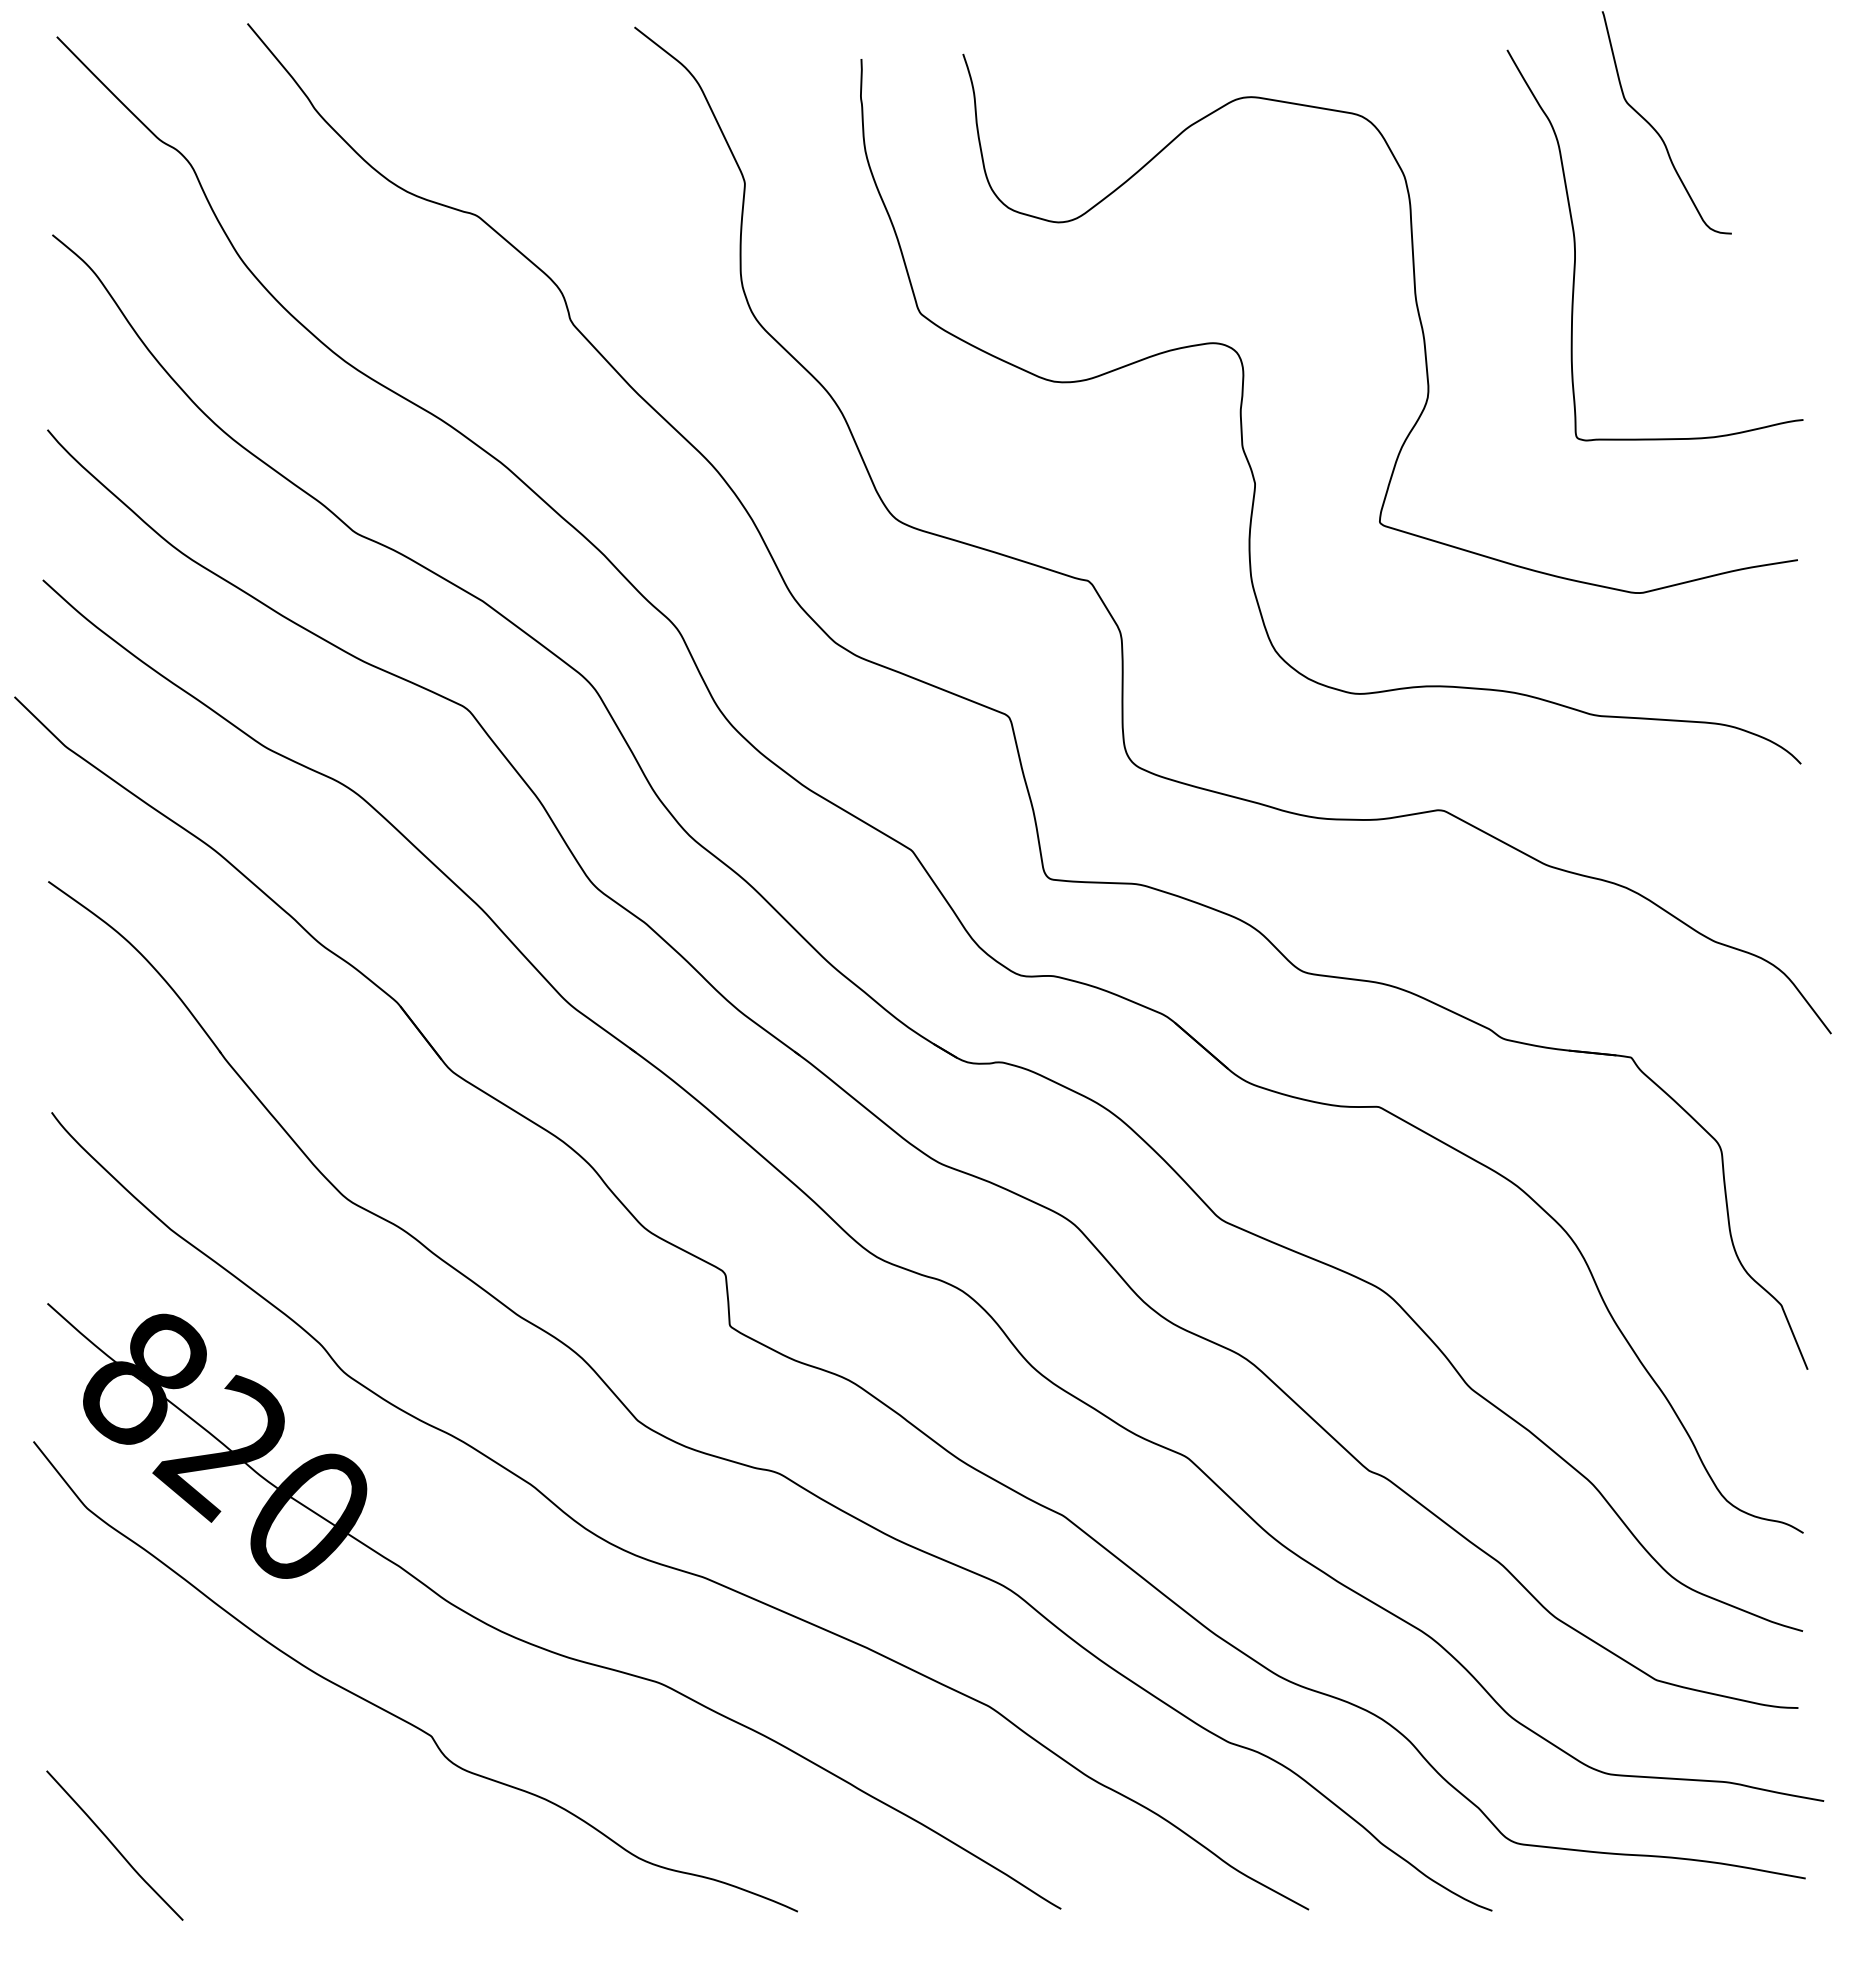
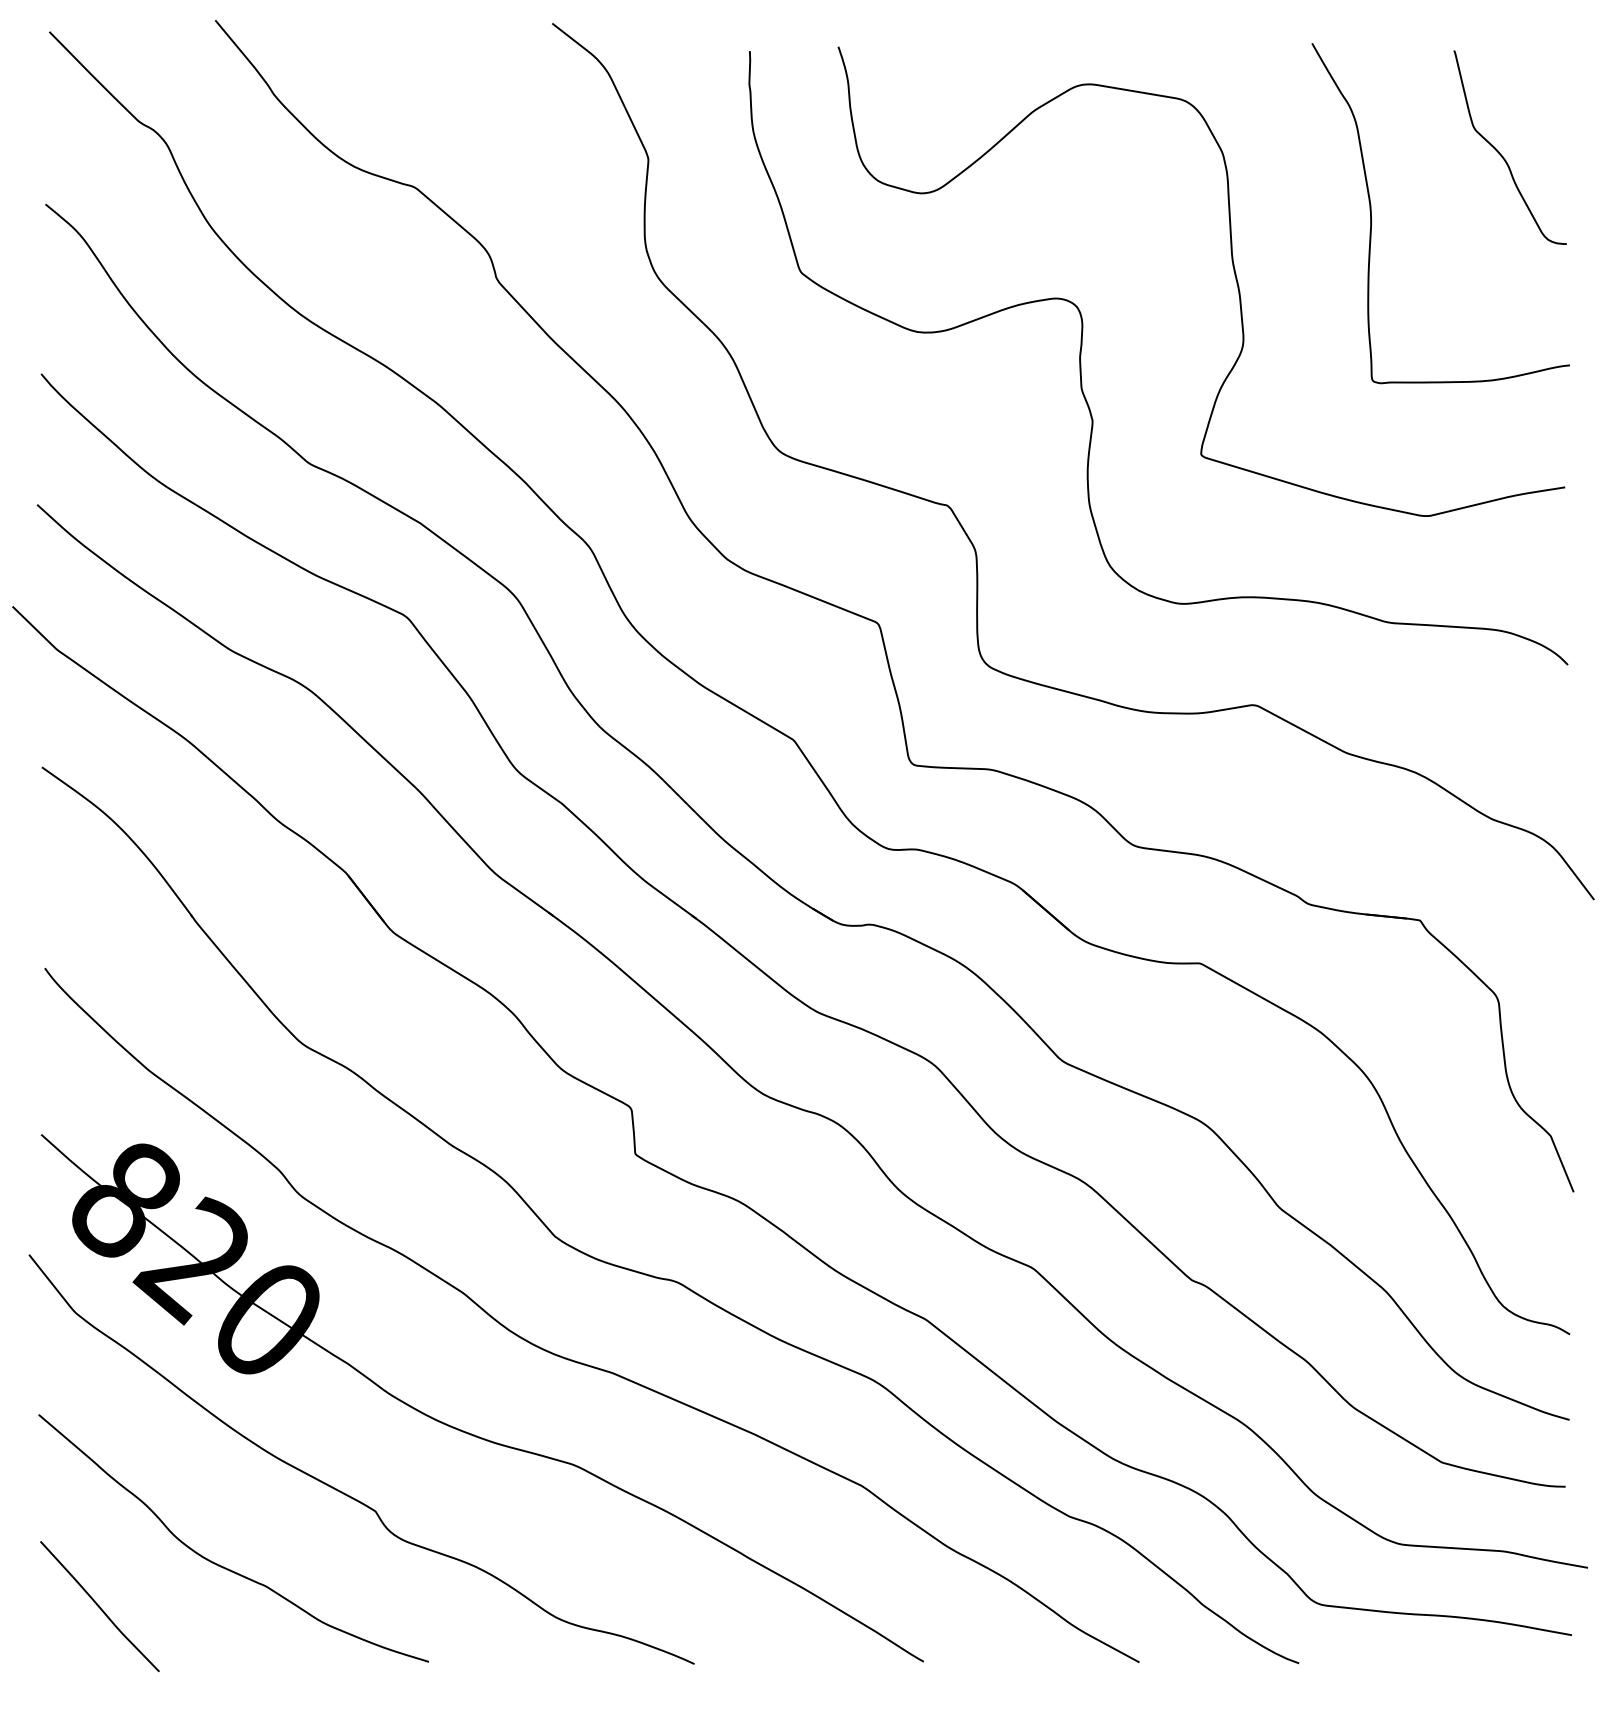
curve: (1657, 131) -> (1502, 155), moved
curve: (252, 1797) -> (219, 1564), added

